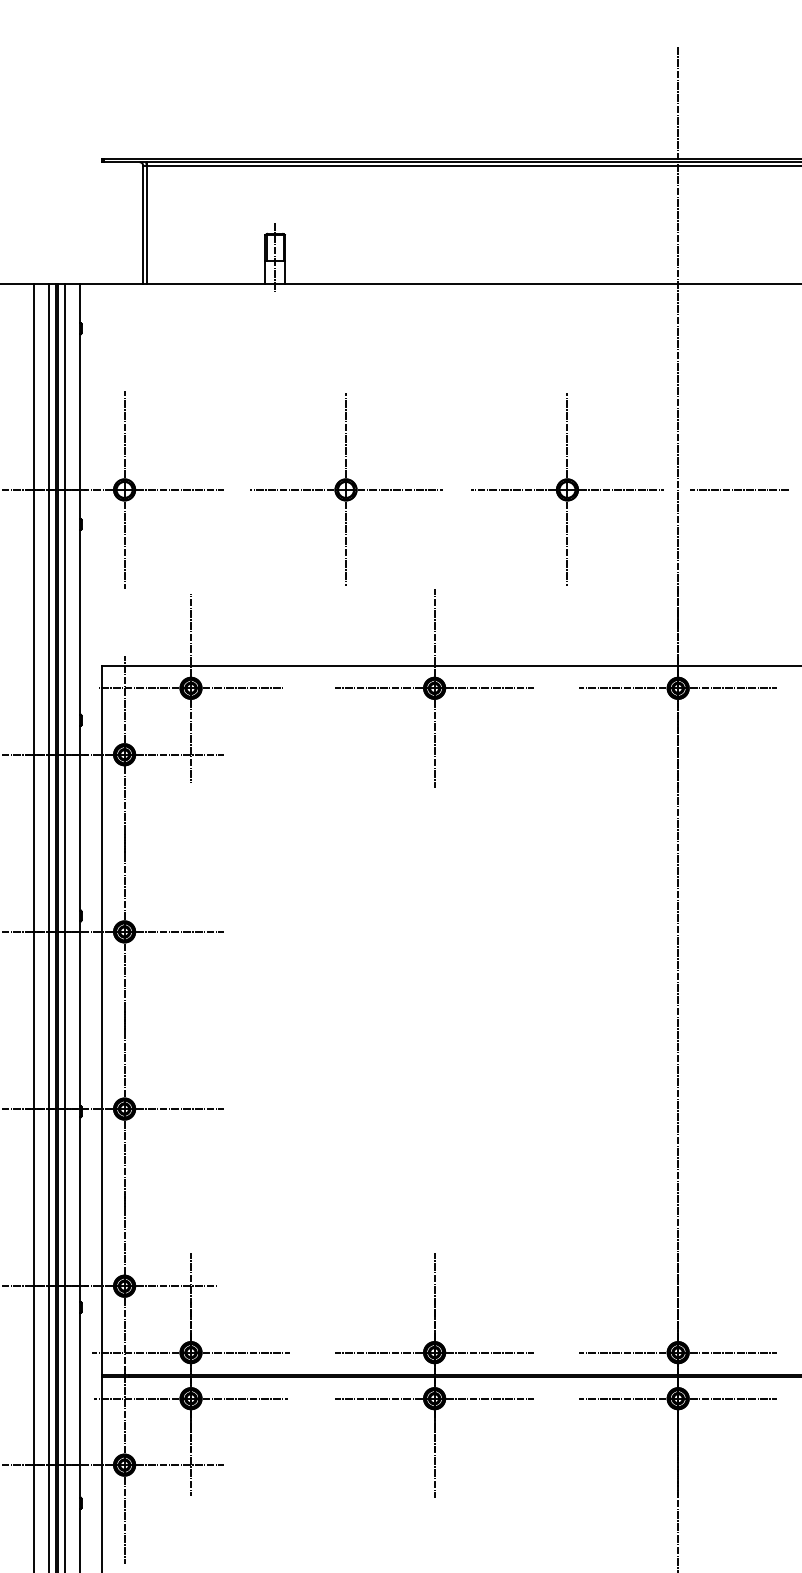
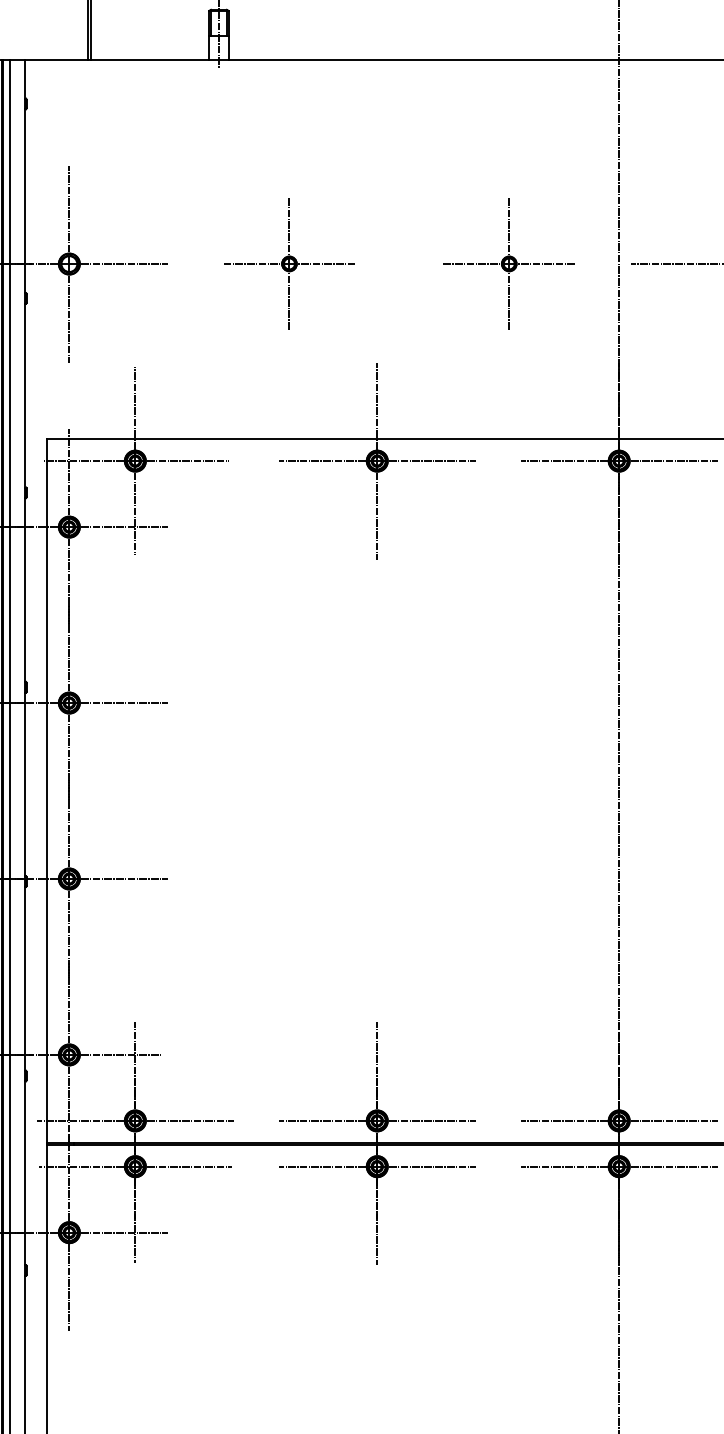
part: (346, 489) -> (289, 263), size x0.7
part: (567, 489) -> (509, 263), size x0.7

